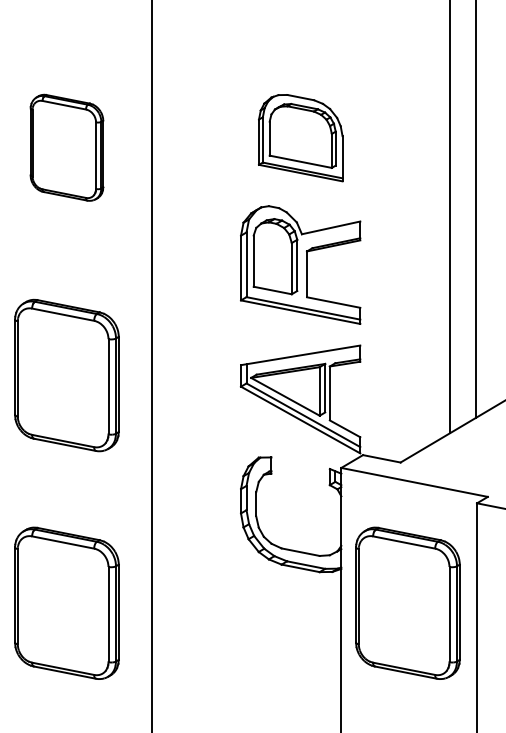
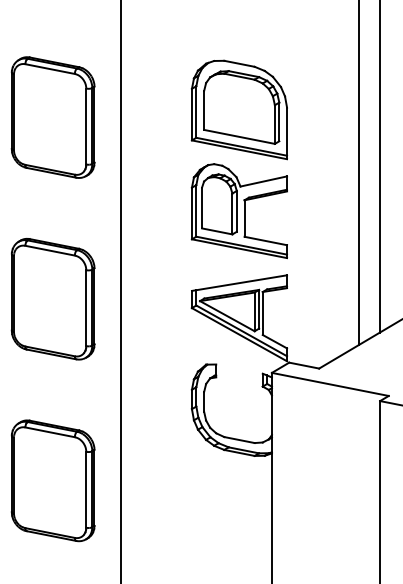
part: (300, 137) -> (239, 109), size x1.43
part: (66, 147) -> (52, 117), size x1.43
part: (407, 602) -> (324, 480), removed

